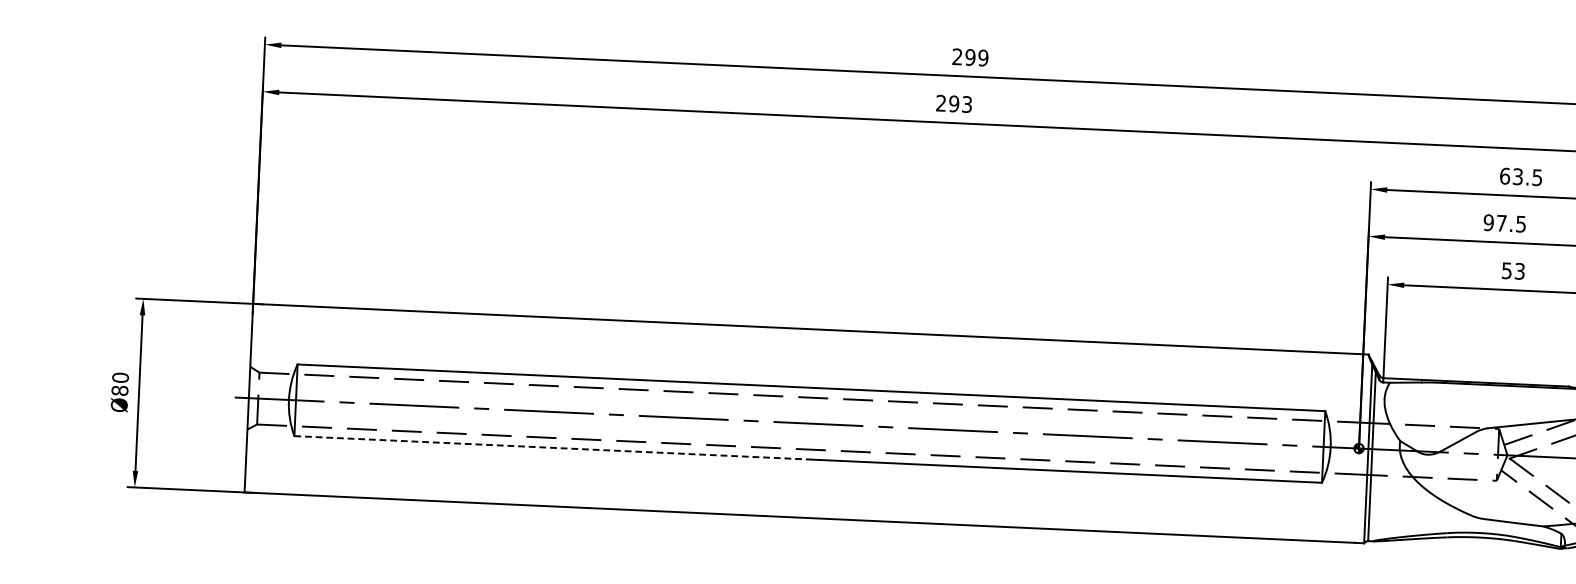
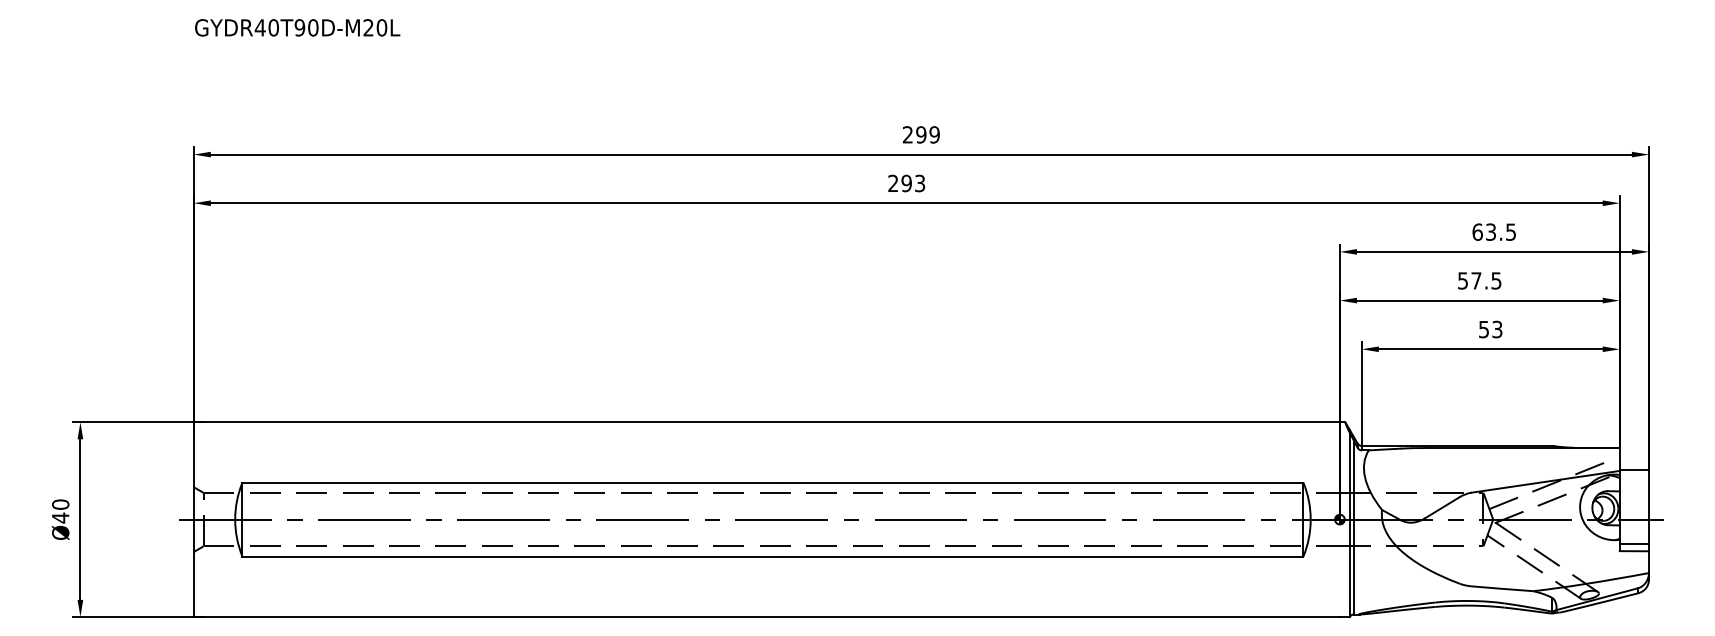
text: (1488, 222) -> (1462, 280), 97.5 -> 57.5
text: (119, 390) -> (60, 517), Ø80 -> Ø40
line: (553, 447) -> (510, 556), dashed -> solid

